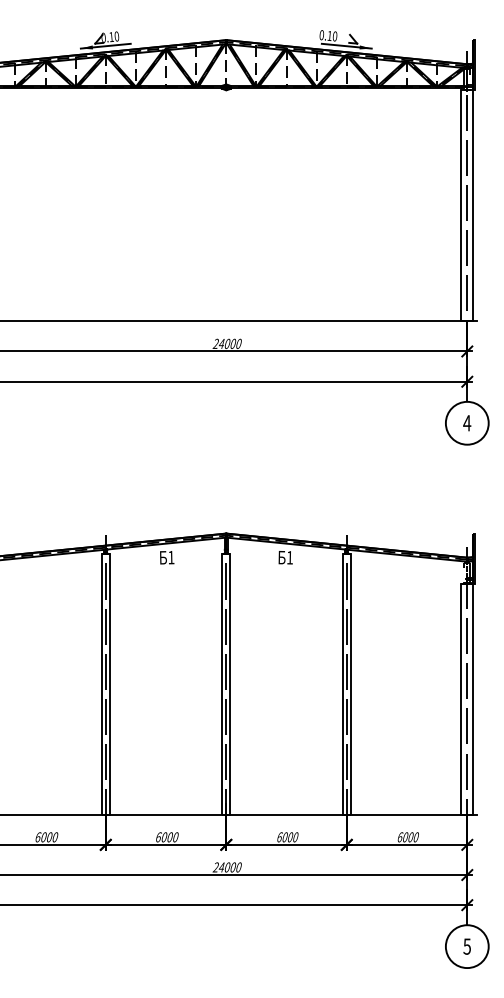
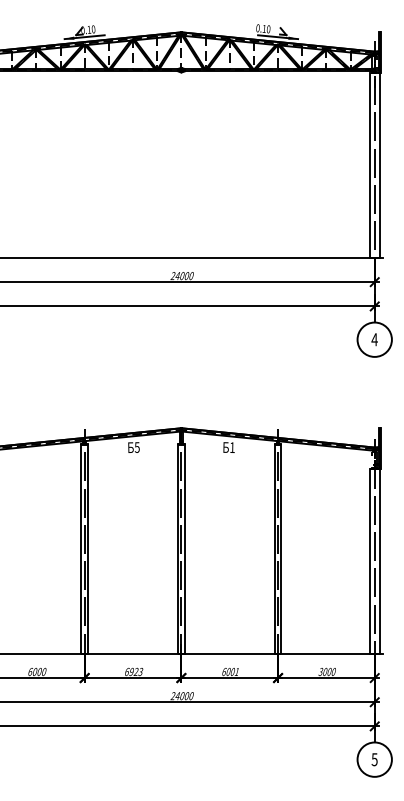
text: (171, 557) -> (137, 447), 1 -> 5
text: (169, 837) -> (135, 672), 6000 -> 6923
text: (295, 837) -> (236, 672), 6000 -> 6001
text: (400, 837) -> (321, 672), 6000 -> 3000

